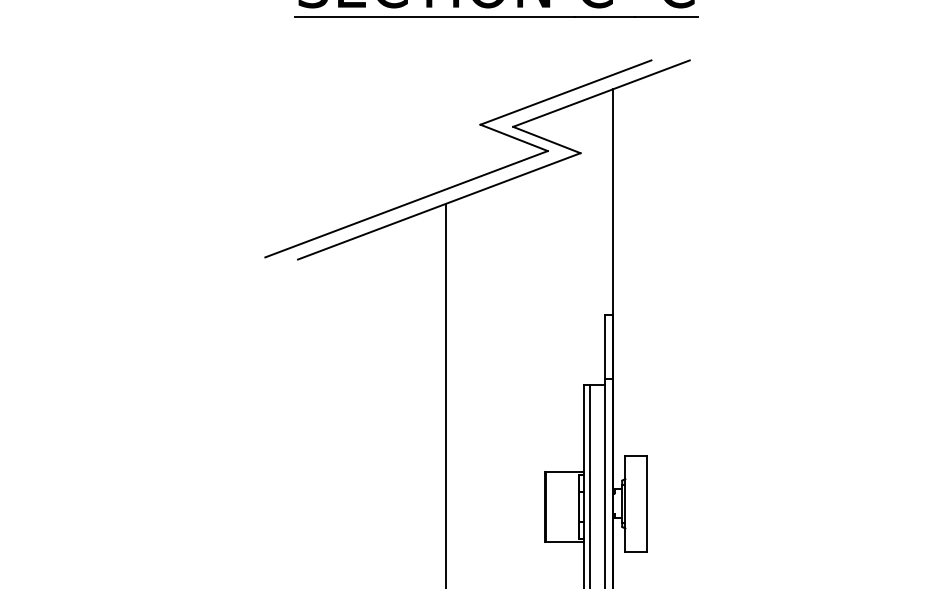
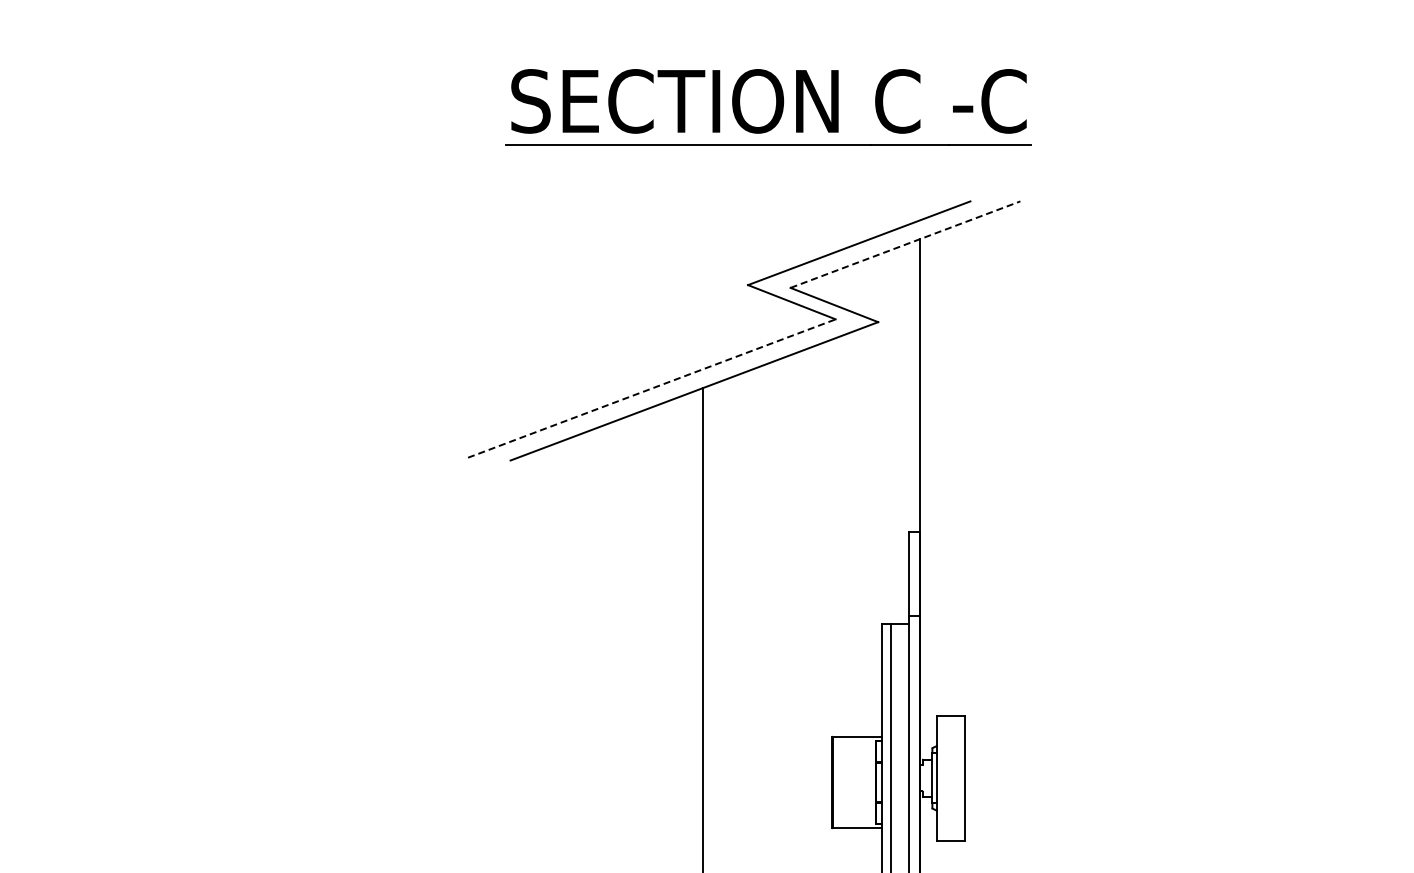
line: (601, 93) -> (905, 244), solid -> dashed
line: (407, 204) -> (652, 388), solid -> dashed

